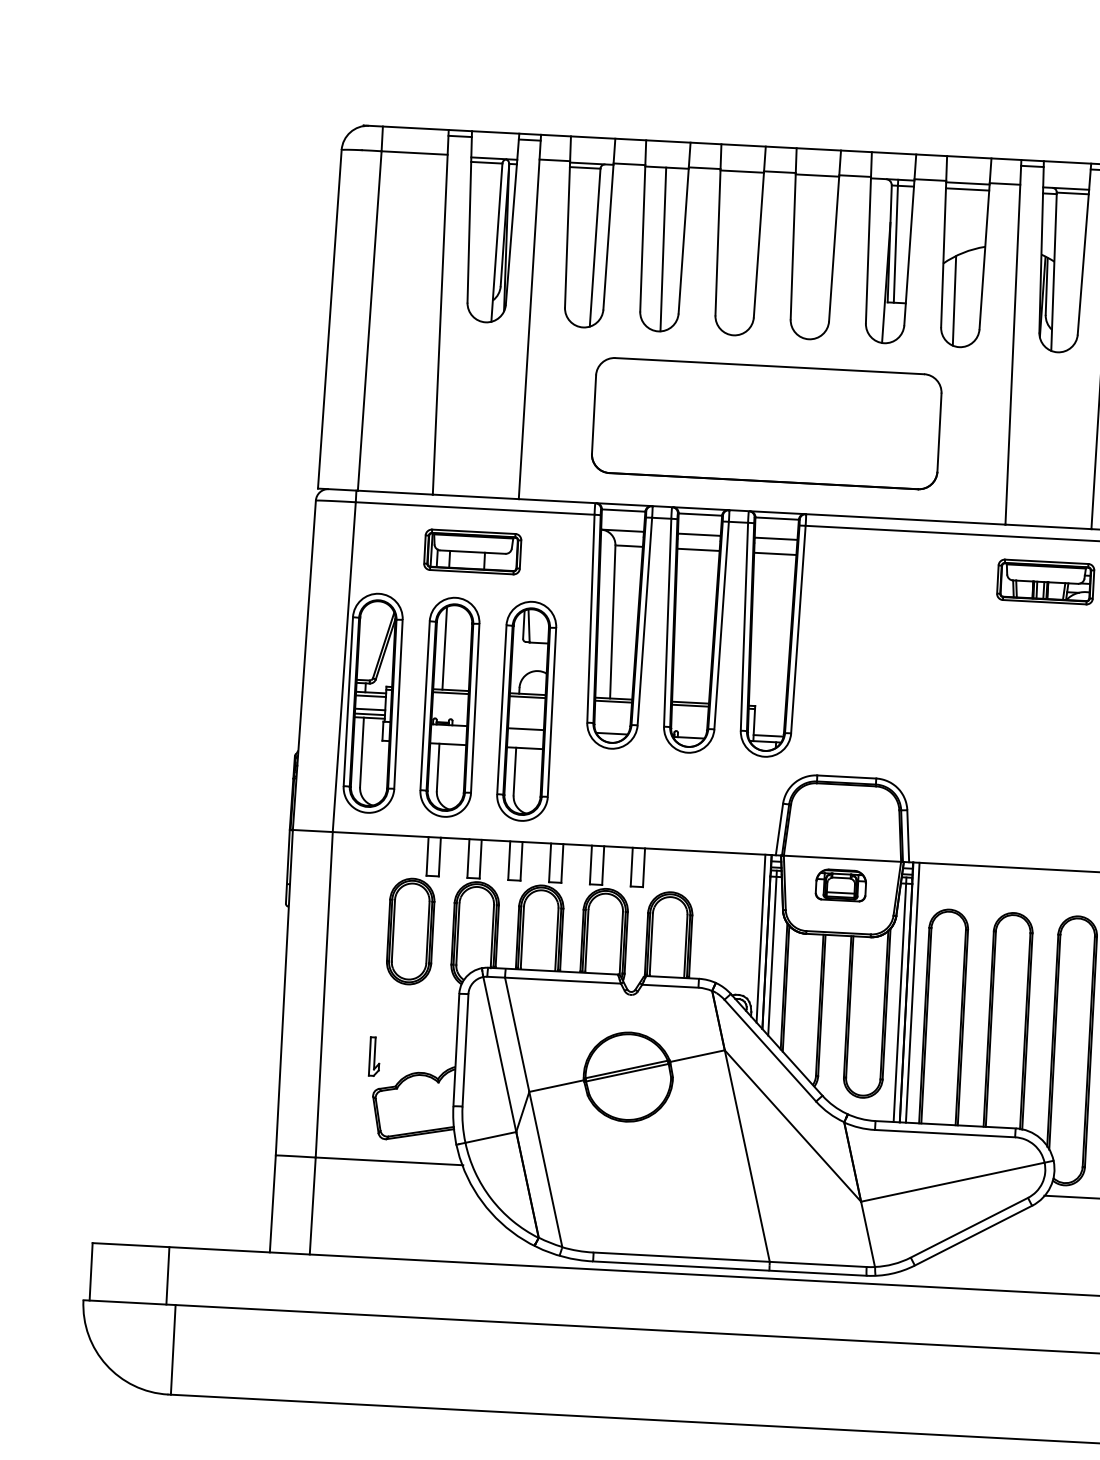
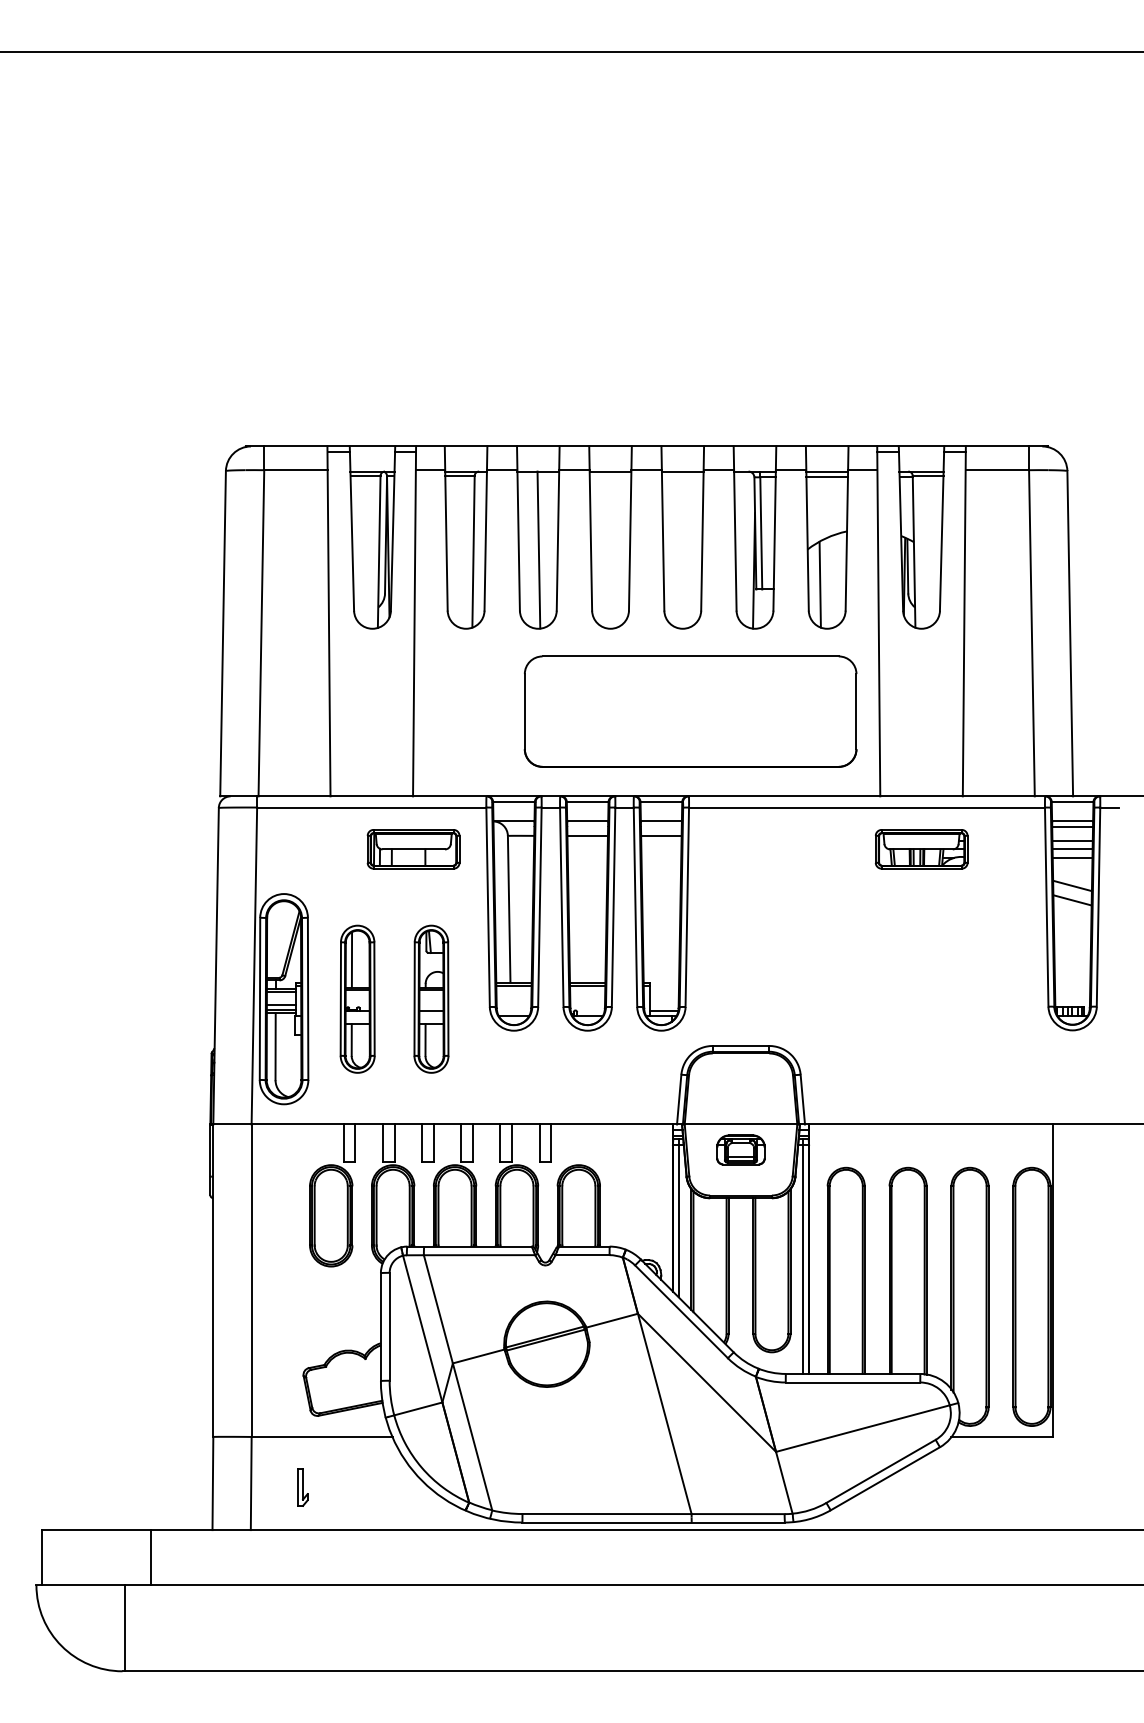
part: (766, 423) -> (690, 711), moved
part: (472, 552) -> (413, 849), moved
part: (449, 707) -> (357, 999), size x0.7
part: (526, 711) -> (431, 999), size x0.7
line: (760, 938) -> (666, 1204), removed
line: (912, 991) -> (814, 1248), removed
part: (374, 1056) -> (302, 1487), moved
line: (168, 1275) -> (151, 1557), moved

